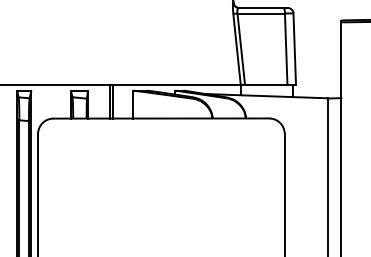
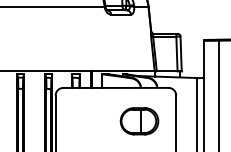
part: (209, 187) -> (139, 121), added

